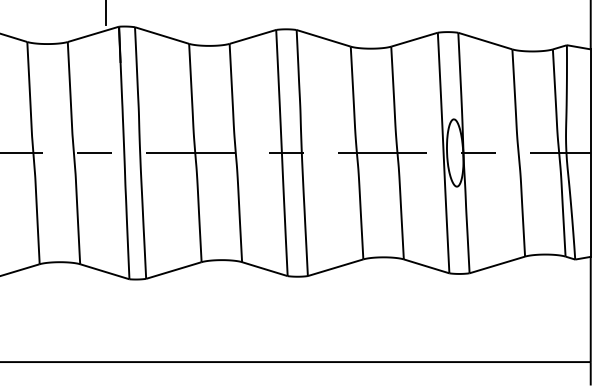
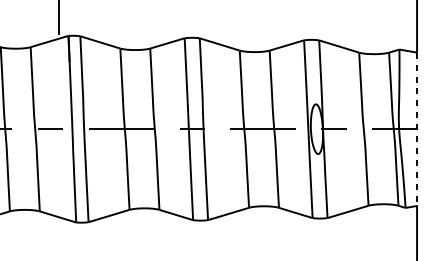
line: (590, 153) -> (416, 129), solid -> dashed

